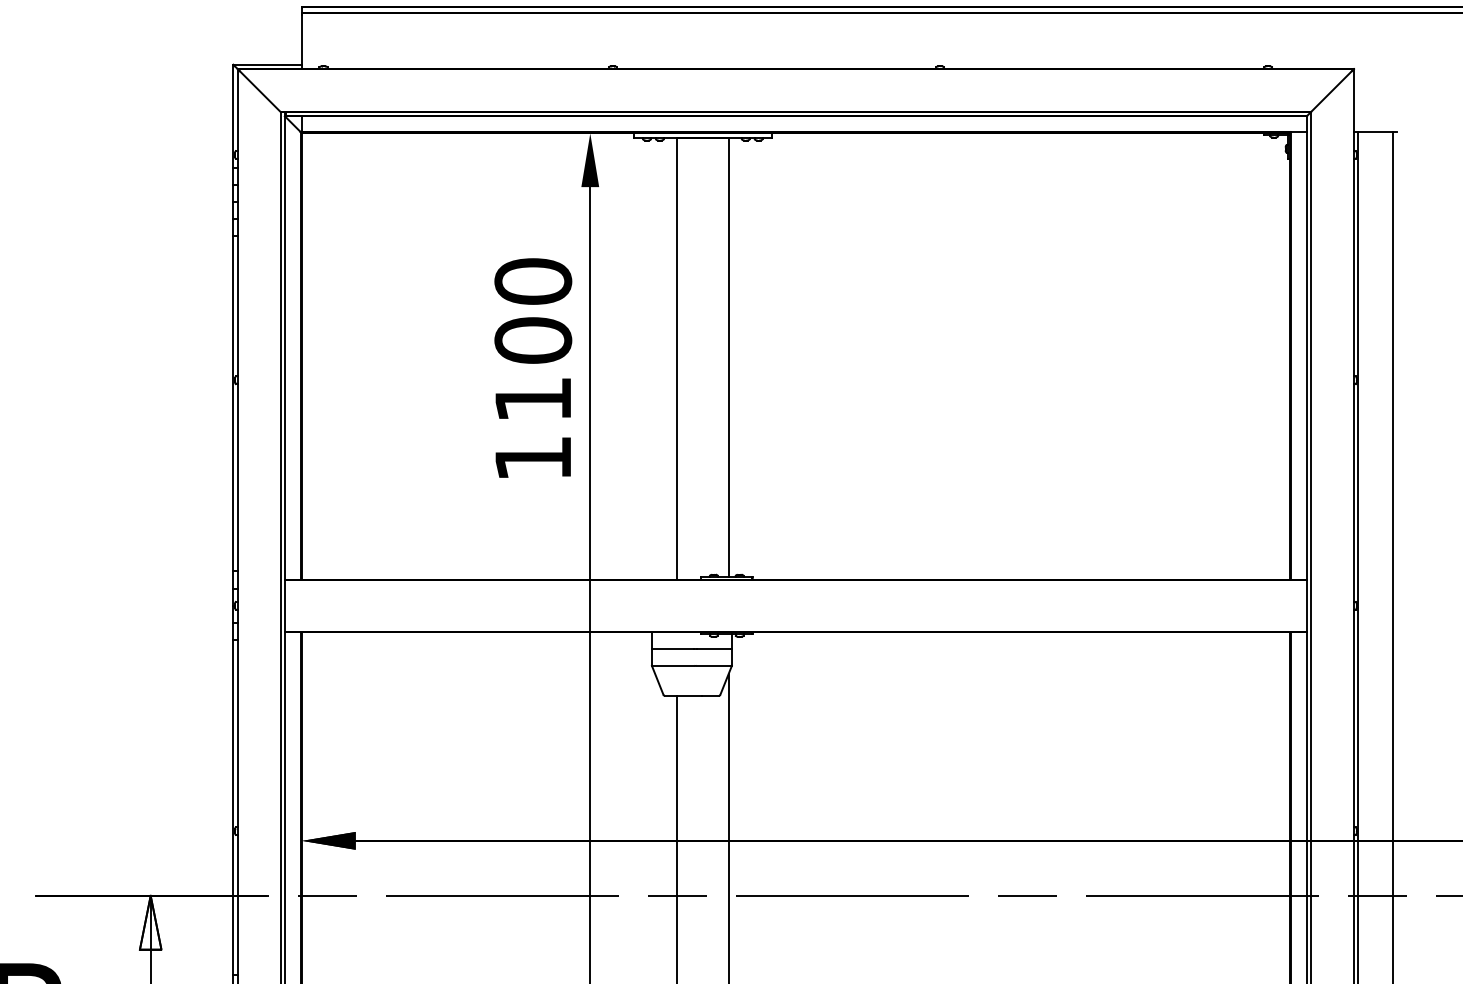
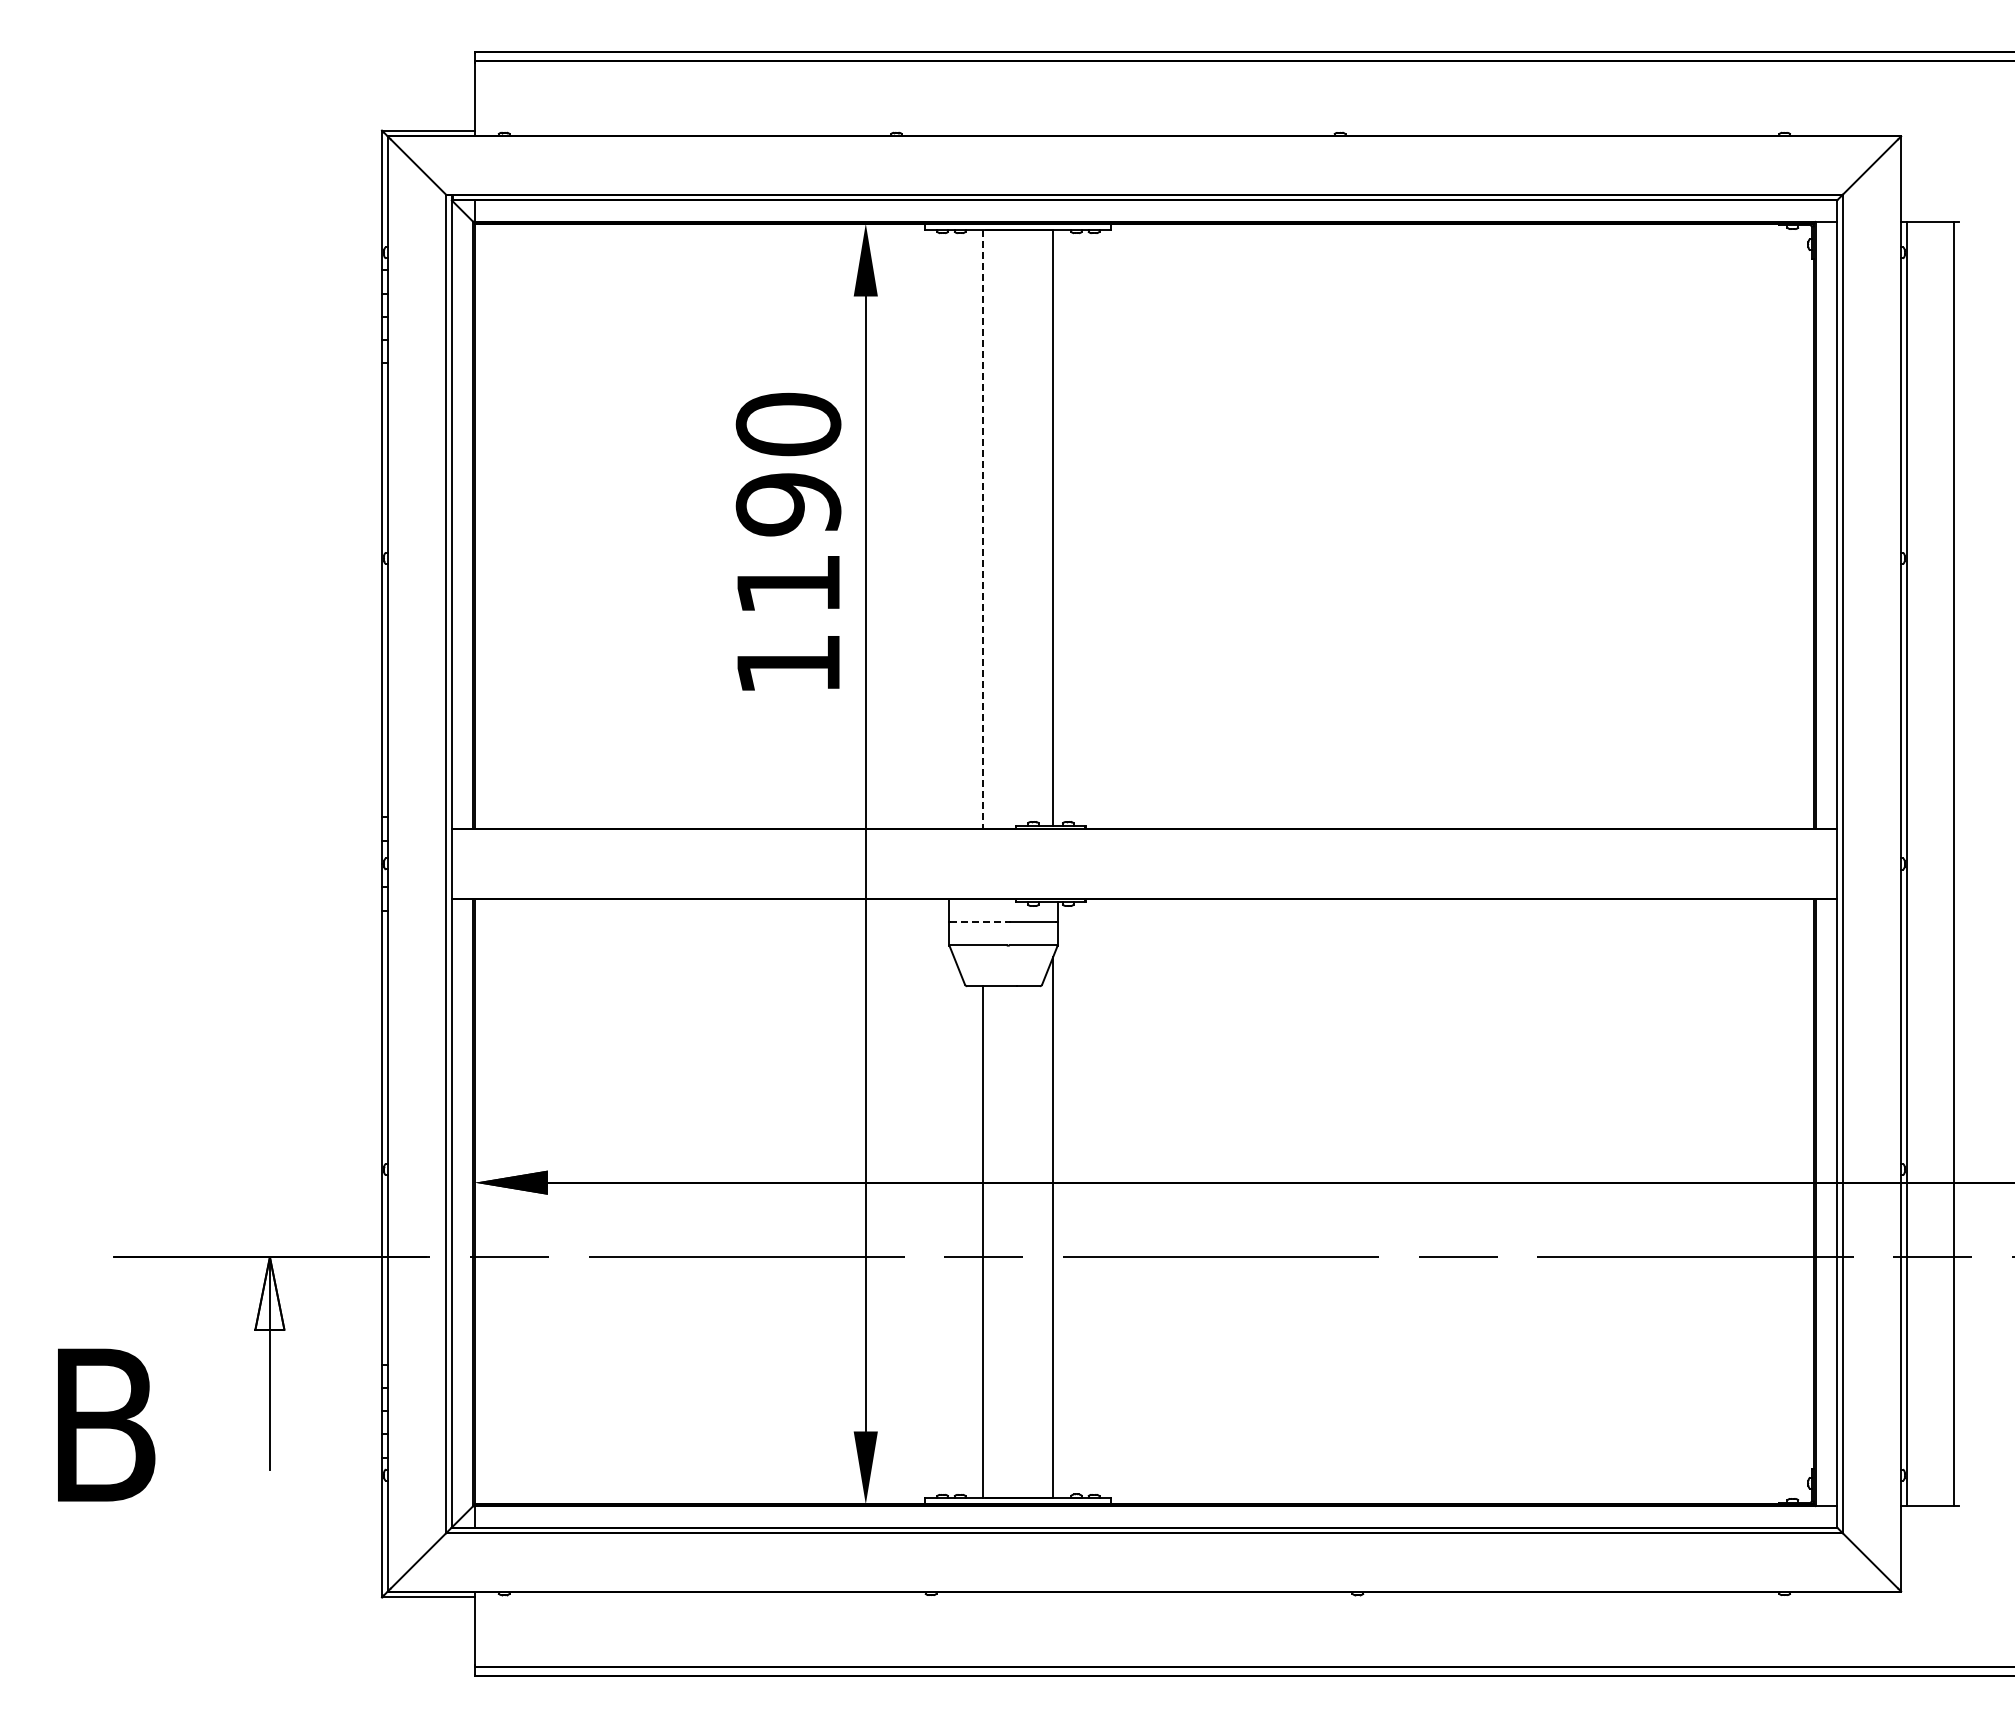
text: (533, 340) -> (788, 504), 1100 -> 1190
line: (677, 359) -> (983, 529), solid -> dashed
line: (673, 648) -> (978, 922), solid -> dashed

